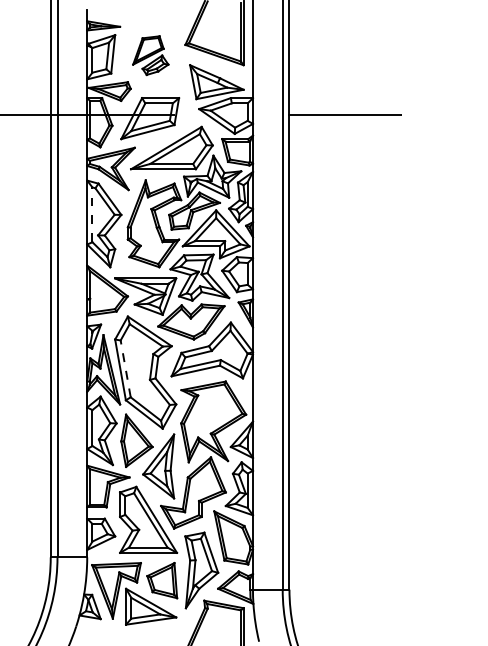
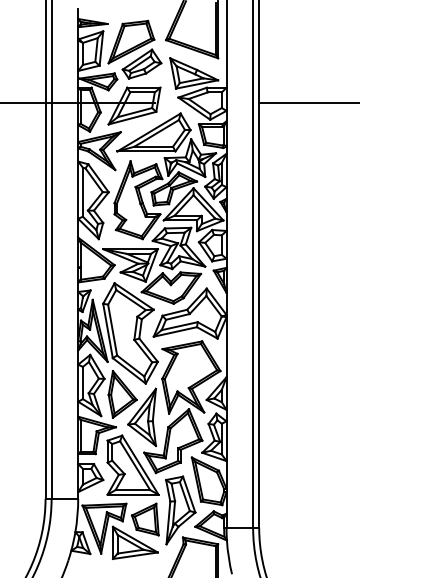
part: (150, 55) -> (134, 49), size x1.67
line: (92, 214) -> (82, 191), dashed -> solid
line: (125, 368) -> (112, 329), dashed -> solid

